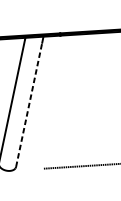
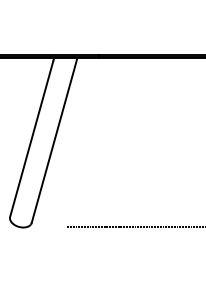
line: (29, 105) -> (53, 145), dashed -> solid

